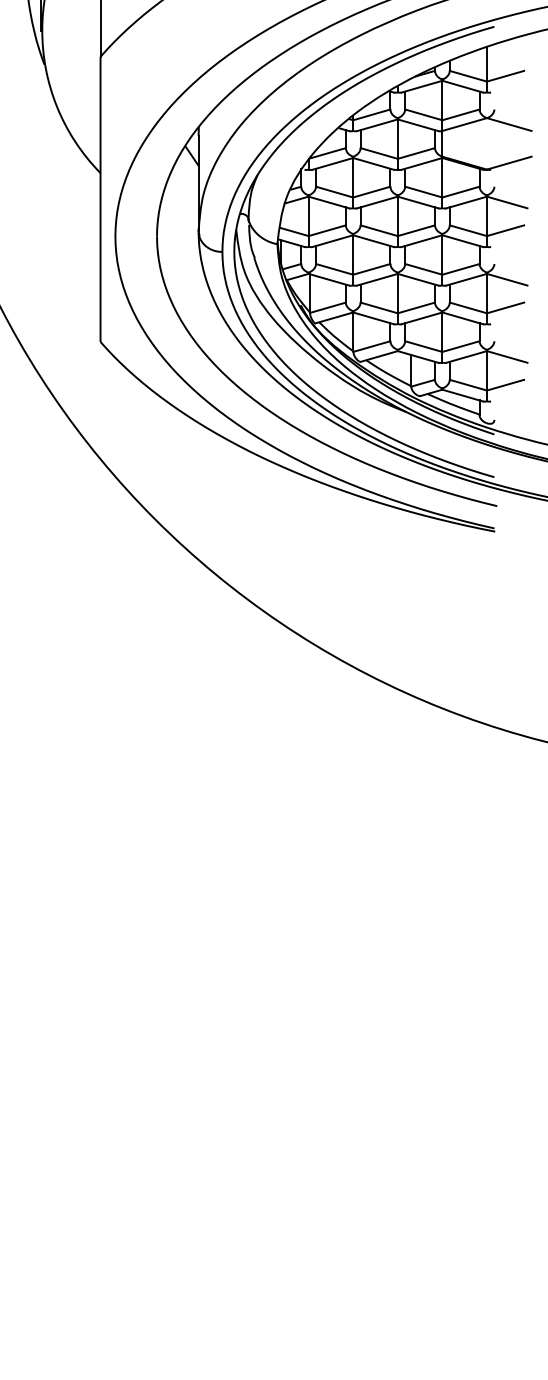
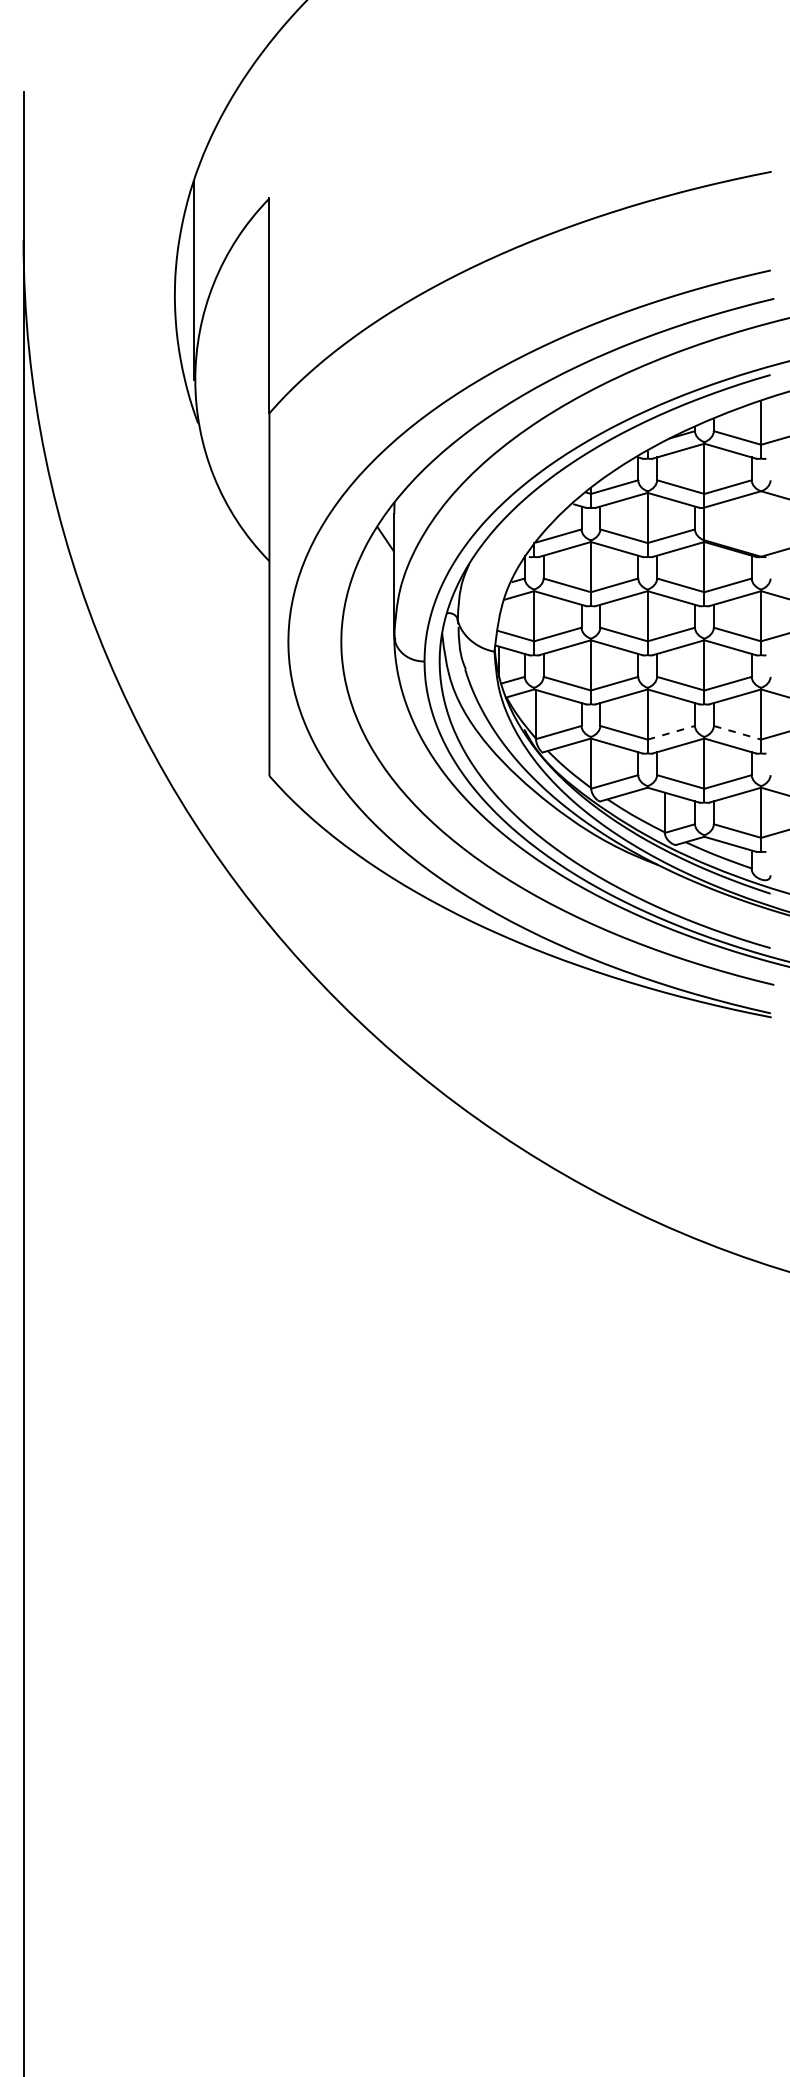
line: (416, 307) -> (671, 732), solid -> dashed
line: (468, 307) -> (737, 732), solid -> dashed

